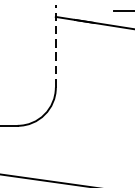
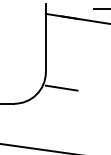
line: (55, 46) -> (45, 38), dashed -> solid
line: (74, 106) -> (61, 87), added

